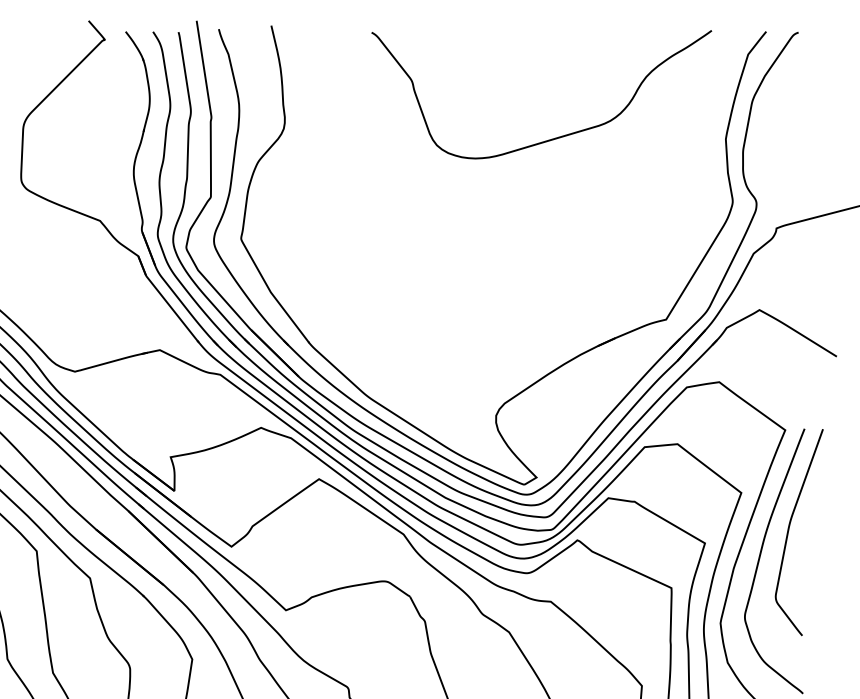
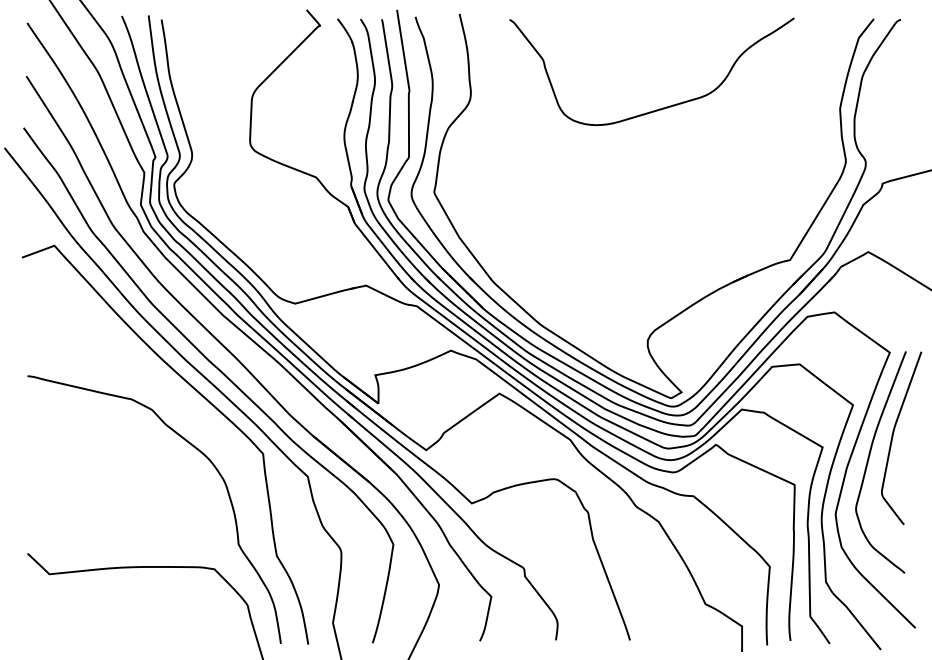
curve: (554, 137) -> (662, 107), moved

